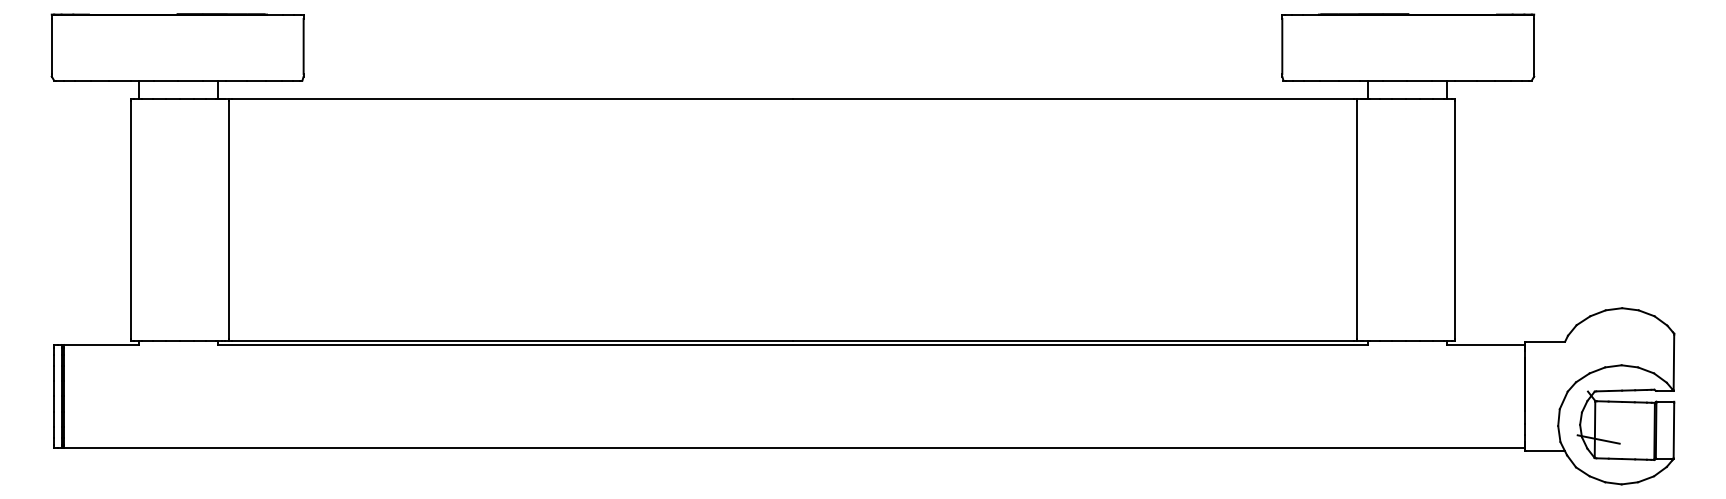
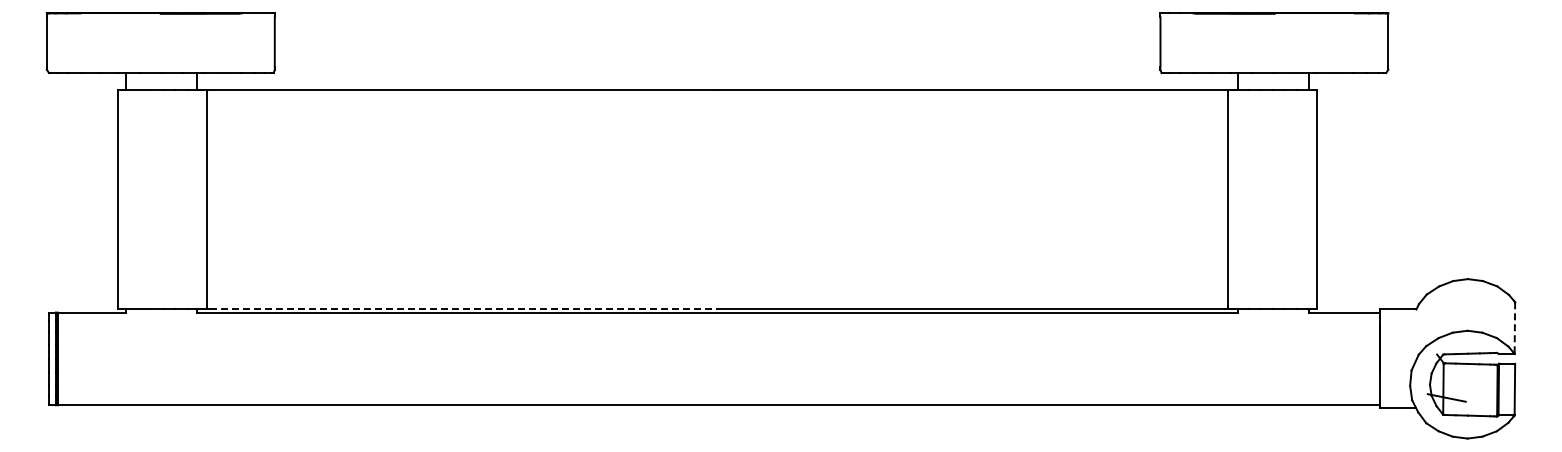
line: (512, 340) -> (463, 308), solid -> dashed
line: (1673, 361) -> (1514, 327), solid -> dashed

